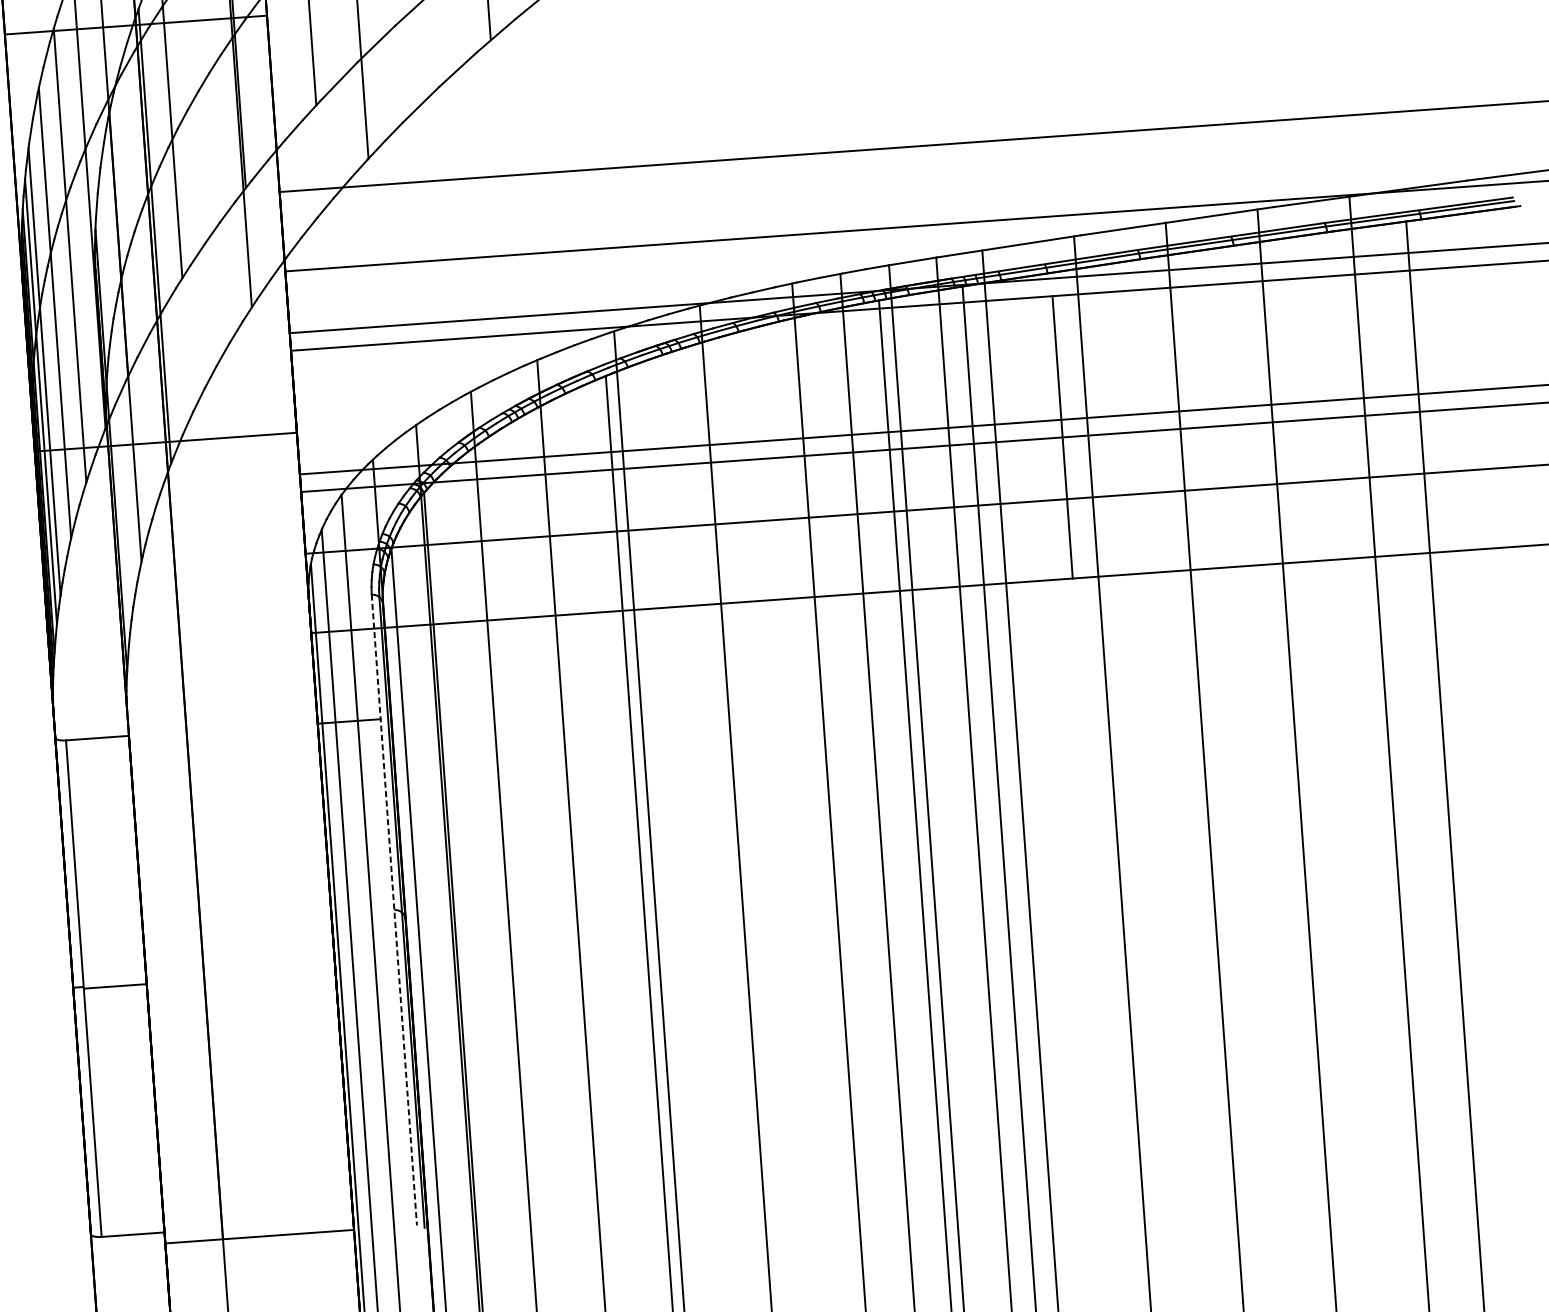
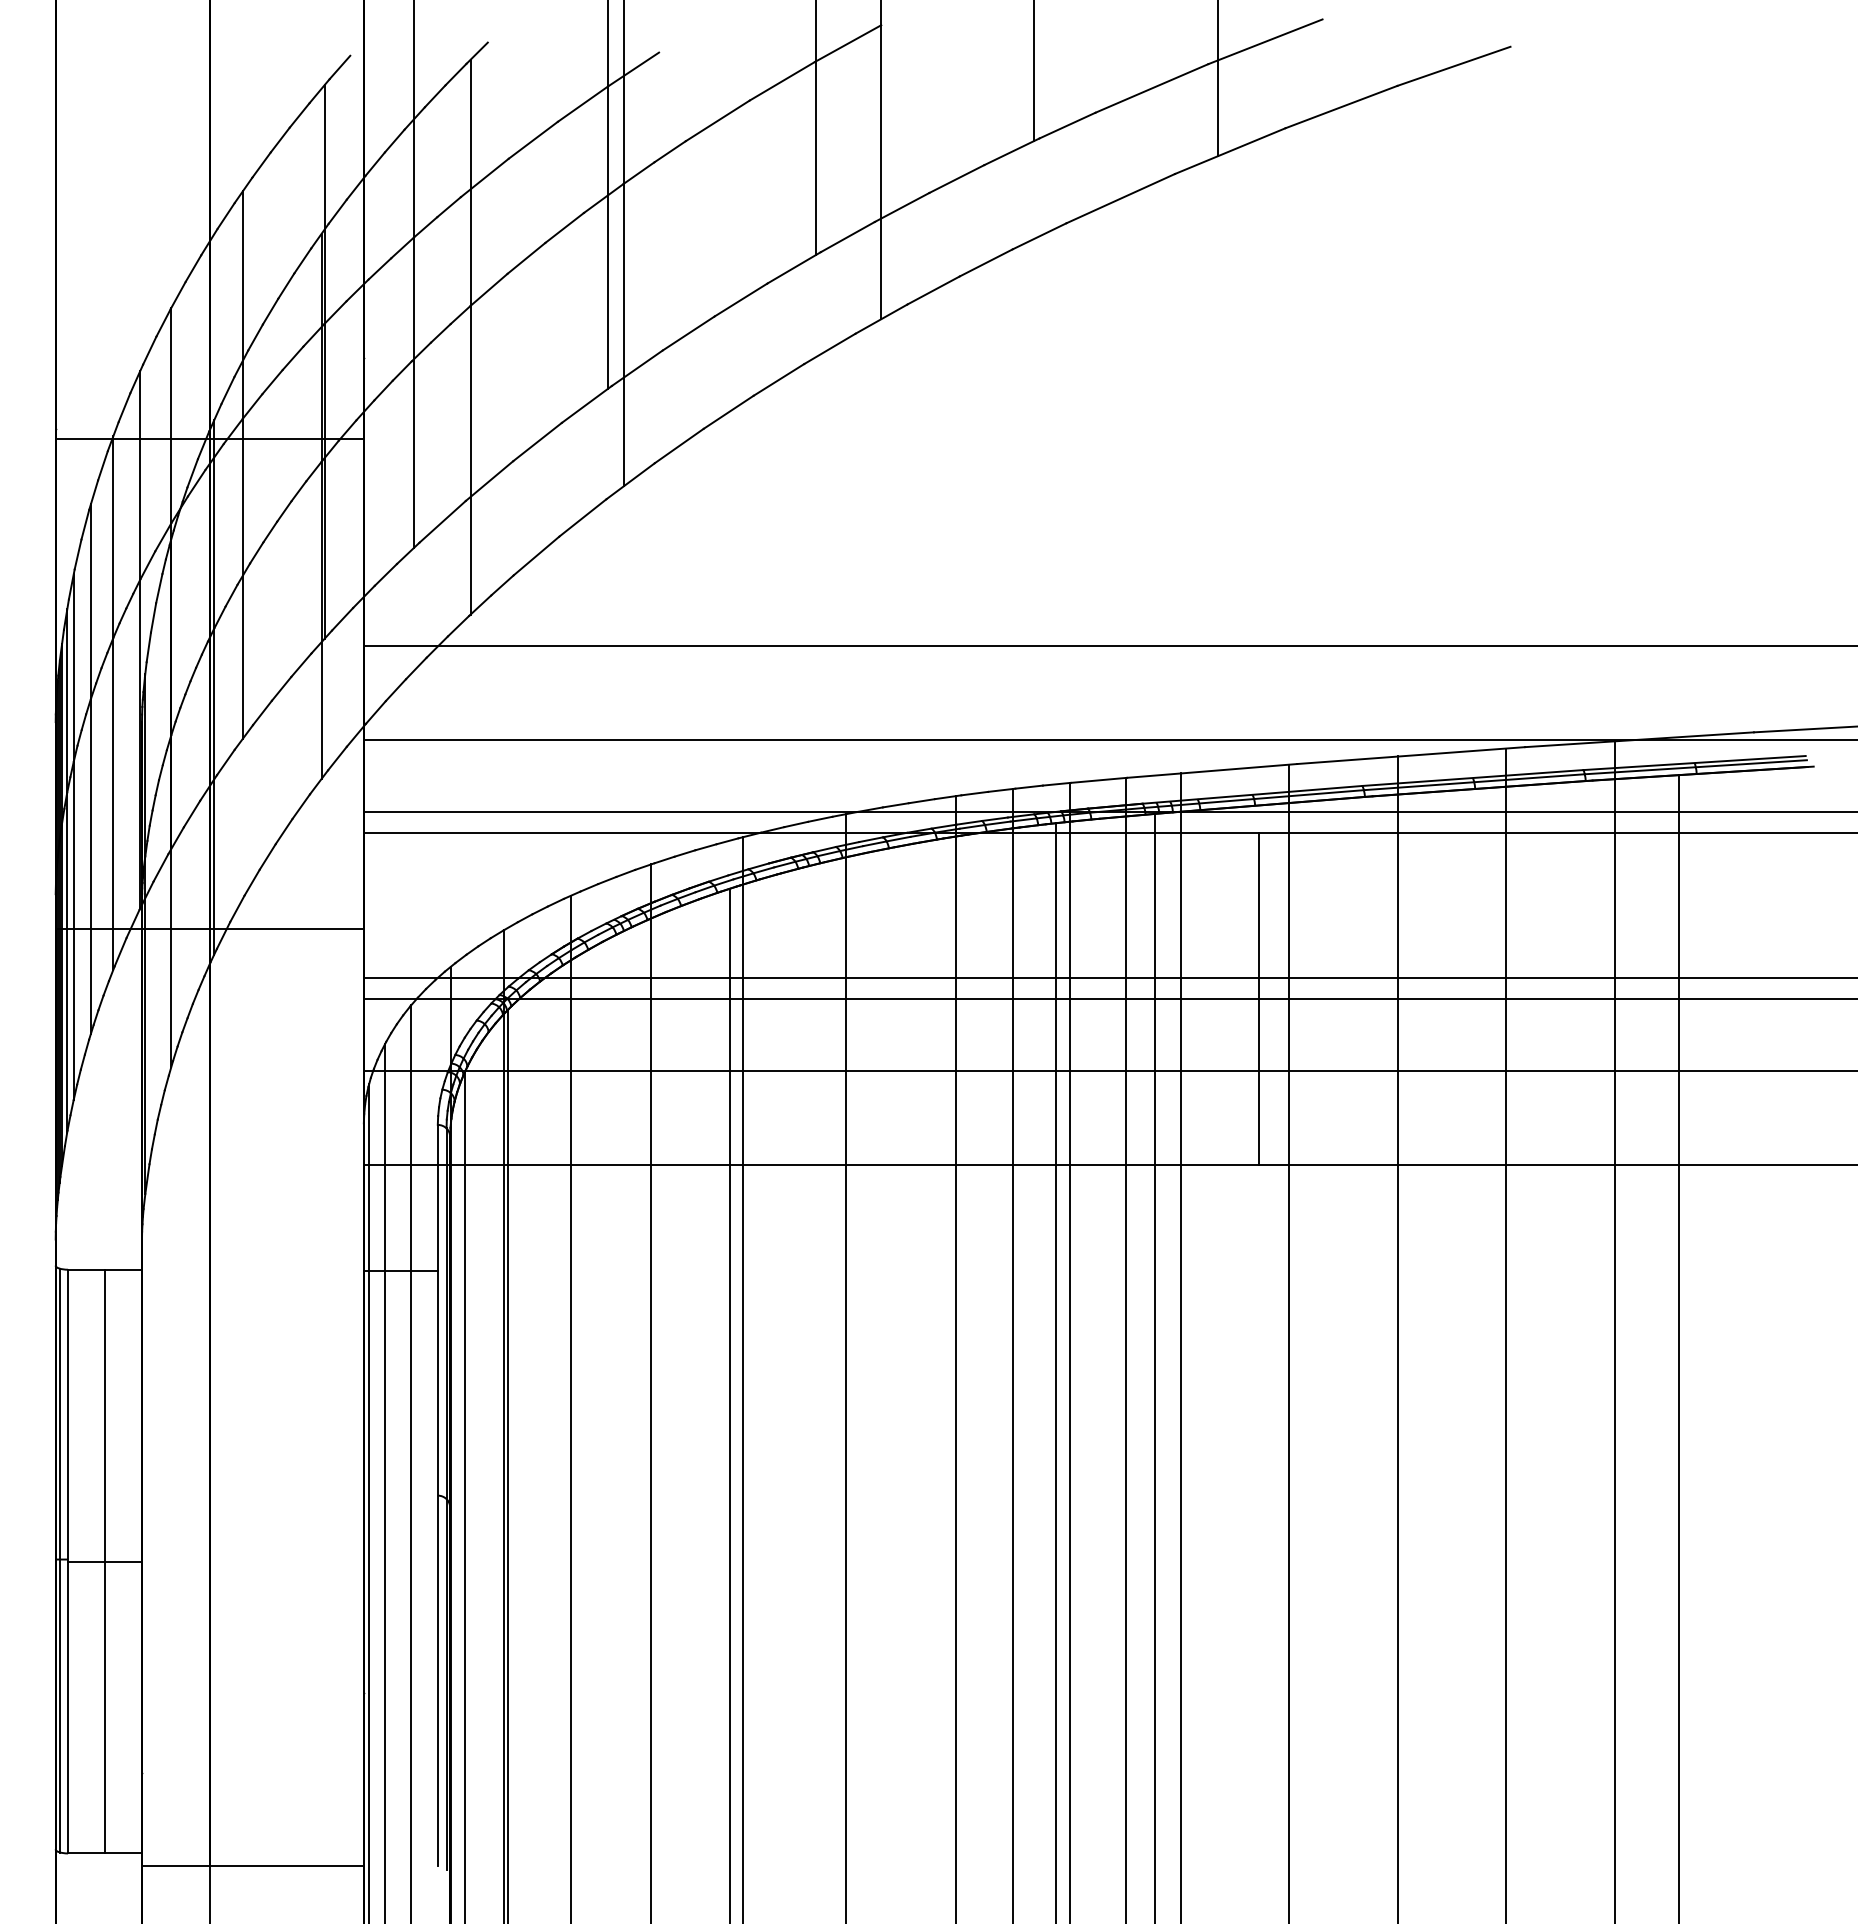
line: (394, 909) -> (437, 1495), dashed -> solid
line: (115, 986) -> (105, 1561), added
line: (77, 988) -> (60, 1560), added

